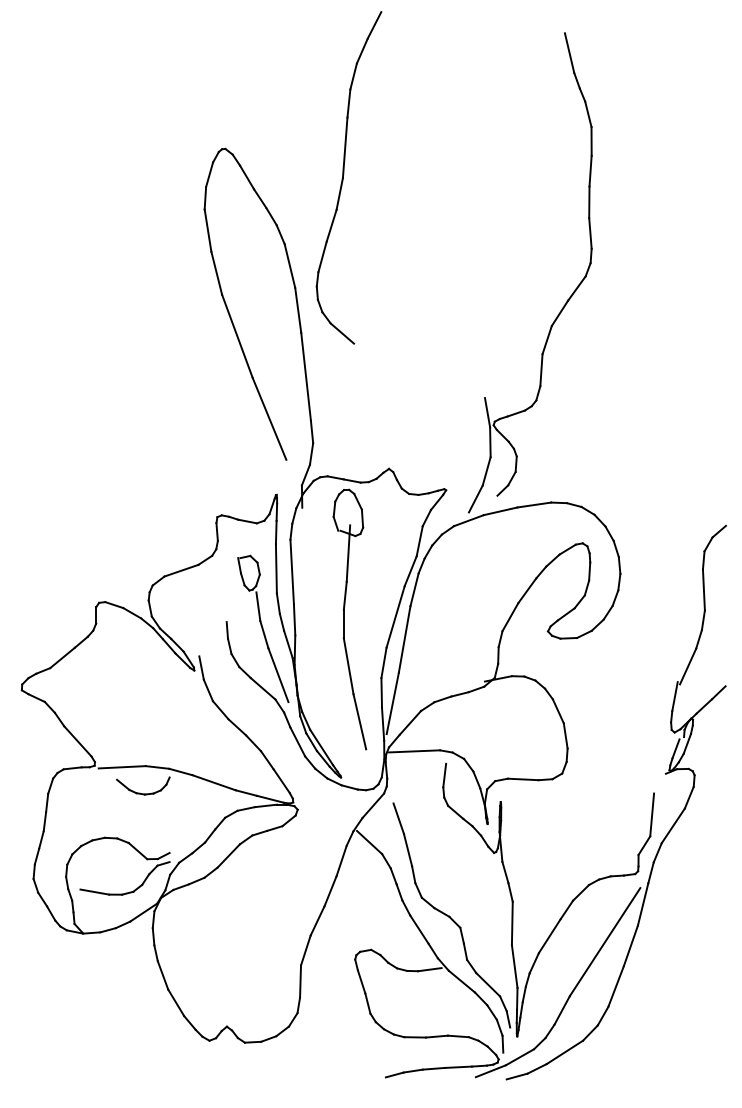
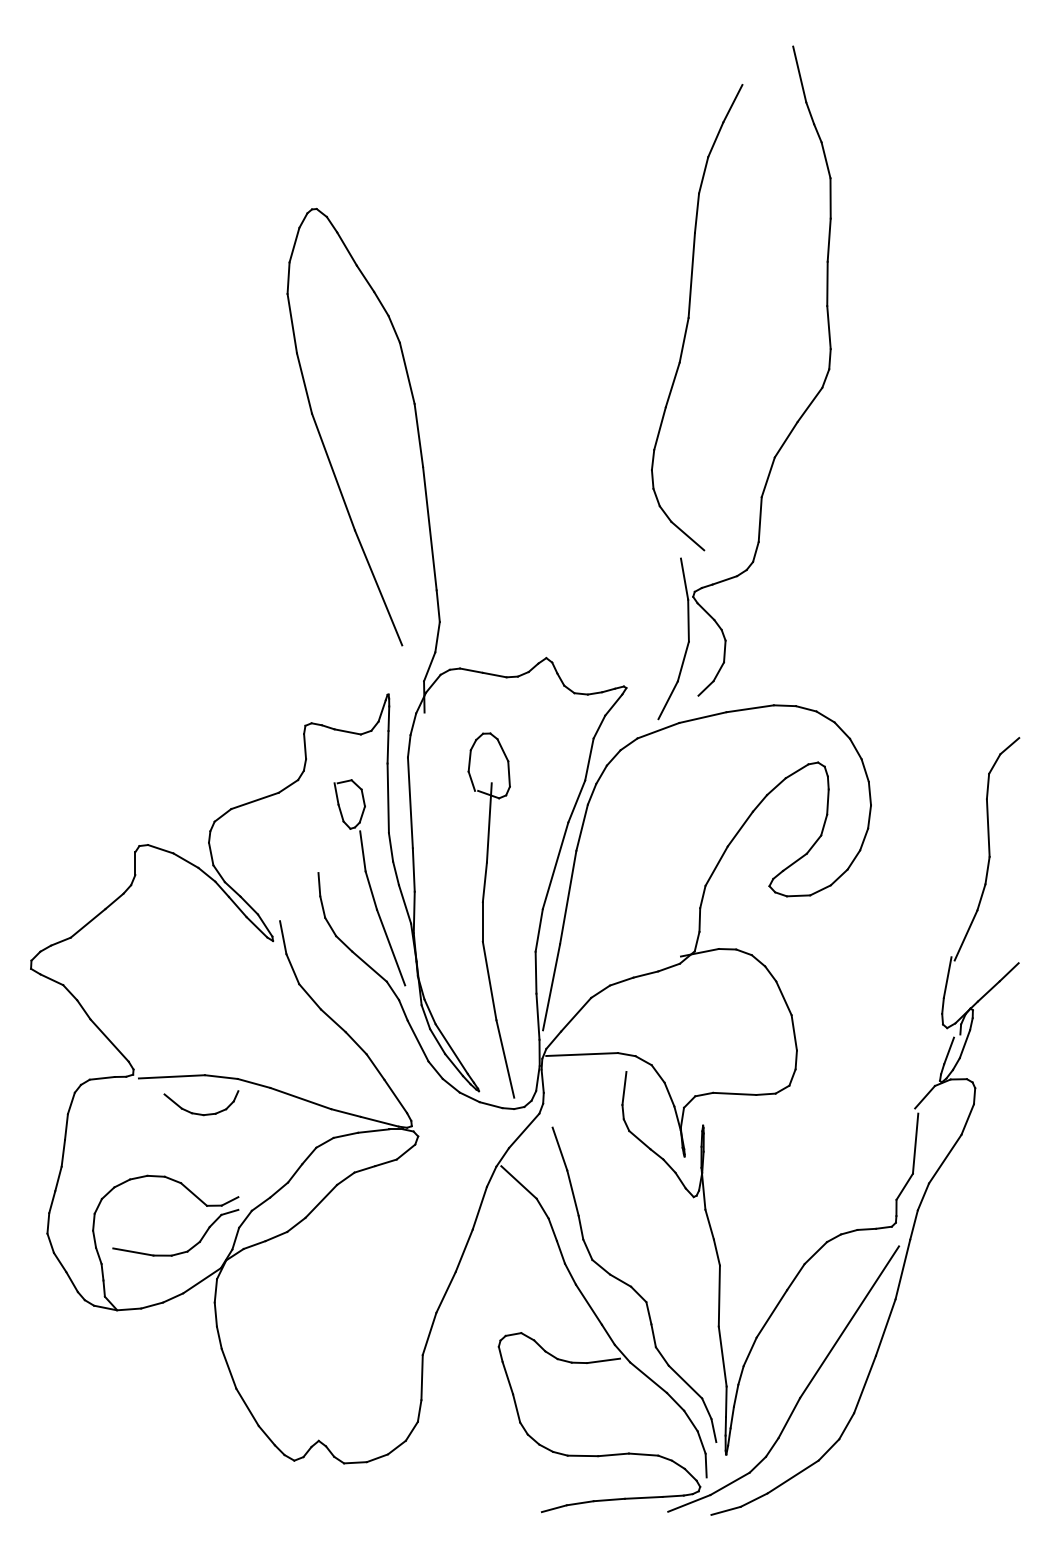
part: (343, 177) -> (689, 317), moved
part: (344, 619) -> (483, 915), moved
line: (658, 781) -> (924, 1096), added

